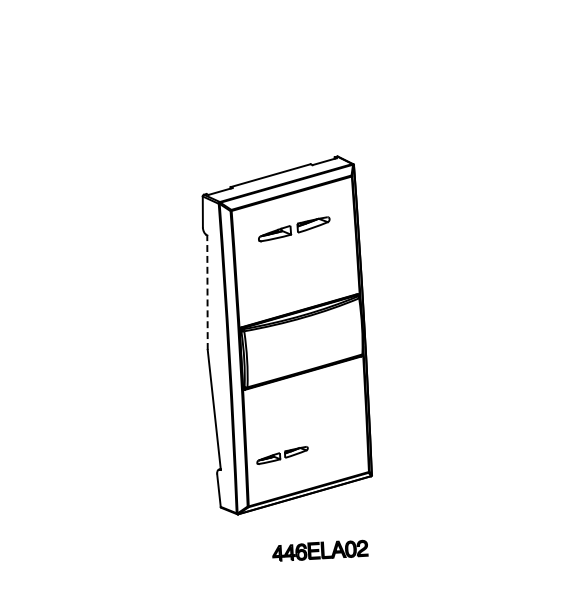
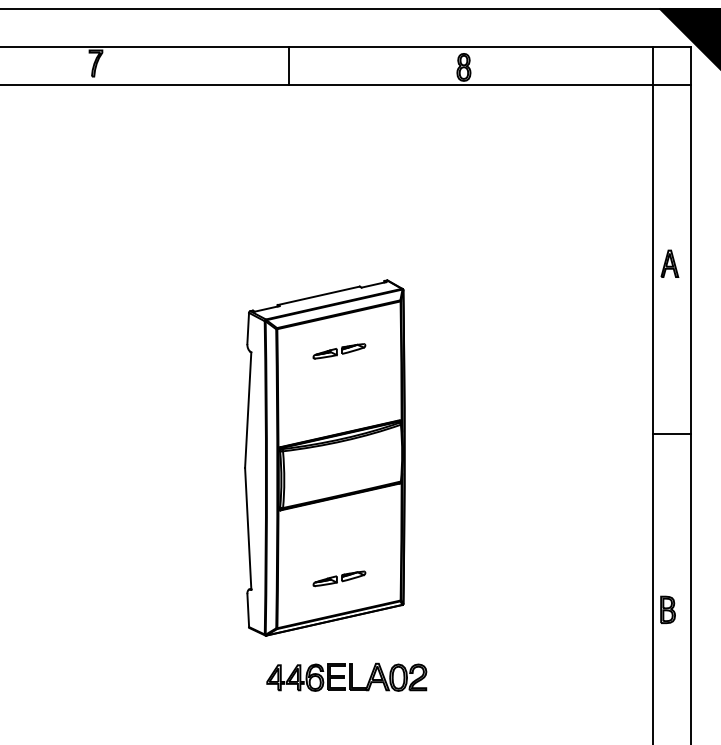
part: (294, 229) -> (339, 351), size x0.71
line: (207, 292) -> (248, 410), dashed -> solid
part: (282, 455) -> (339, 578), moved
part: (319, 550) -> (346, 676), size x1.67

